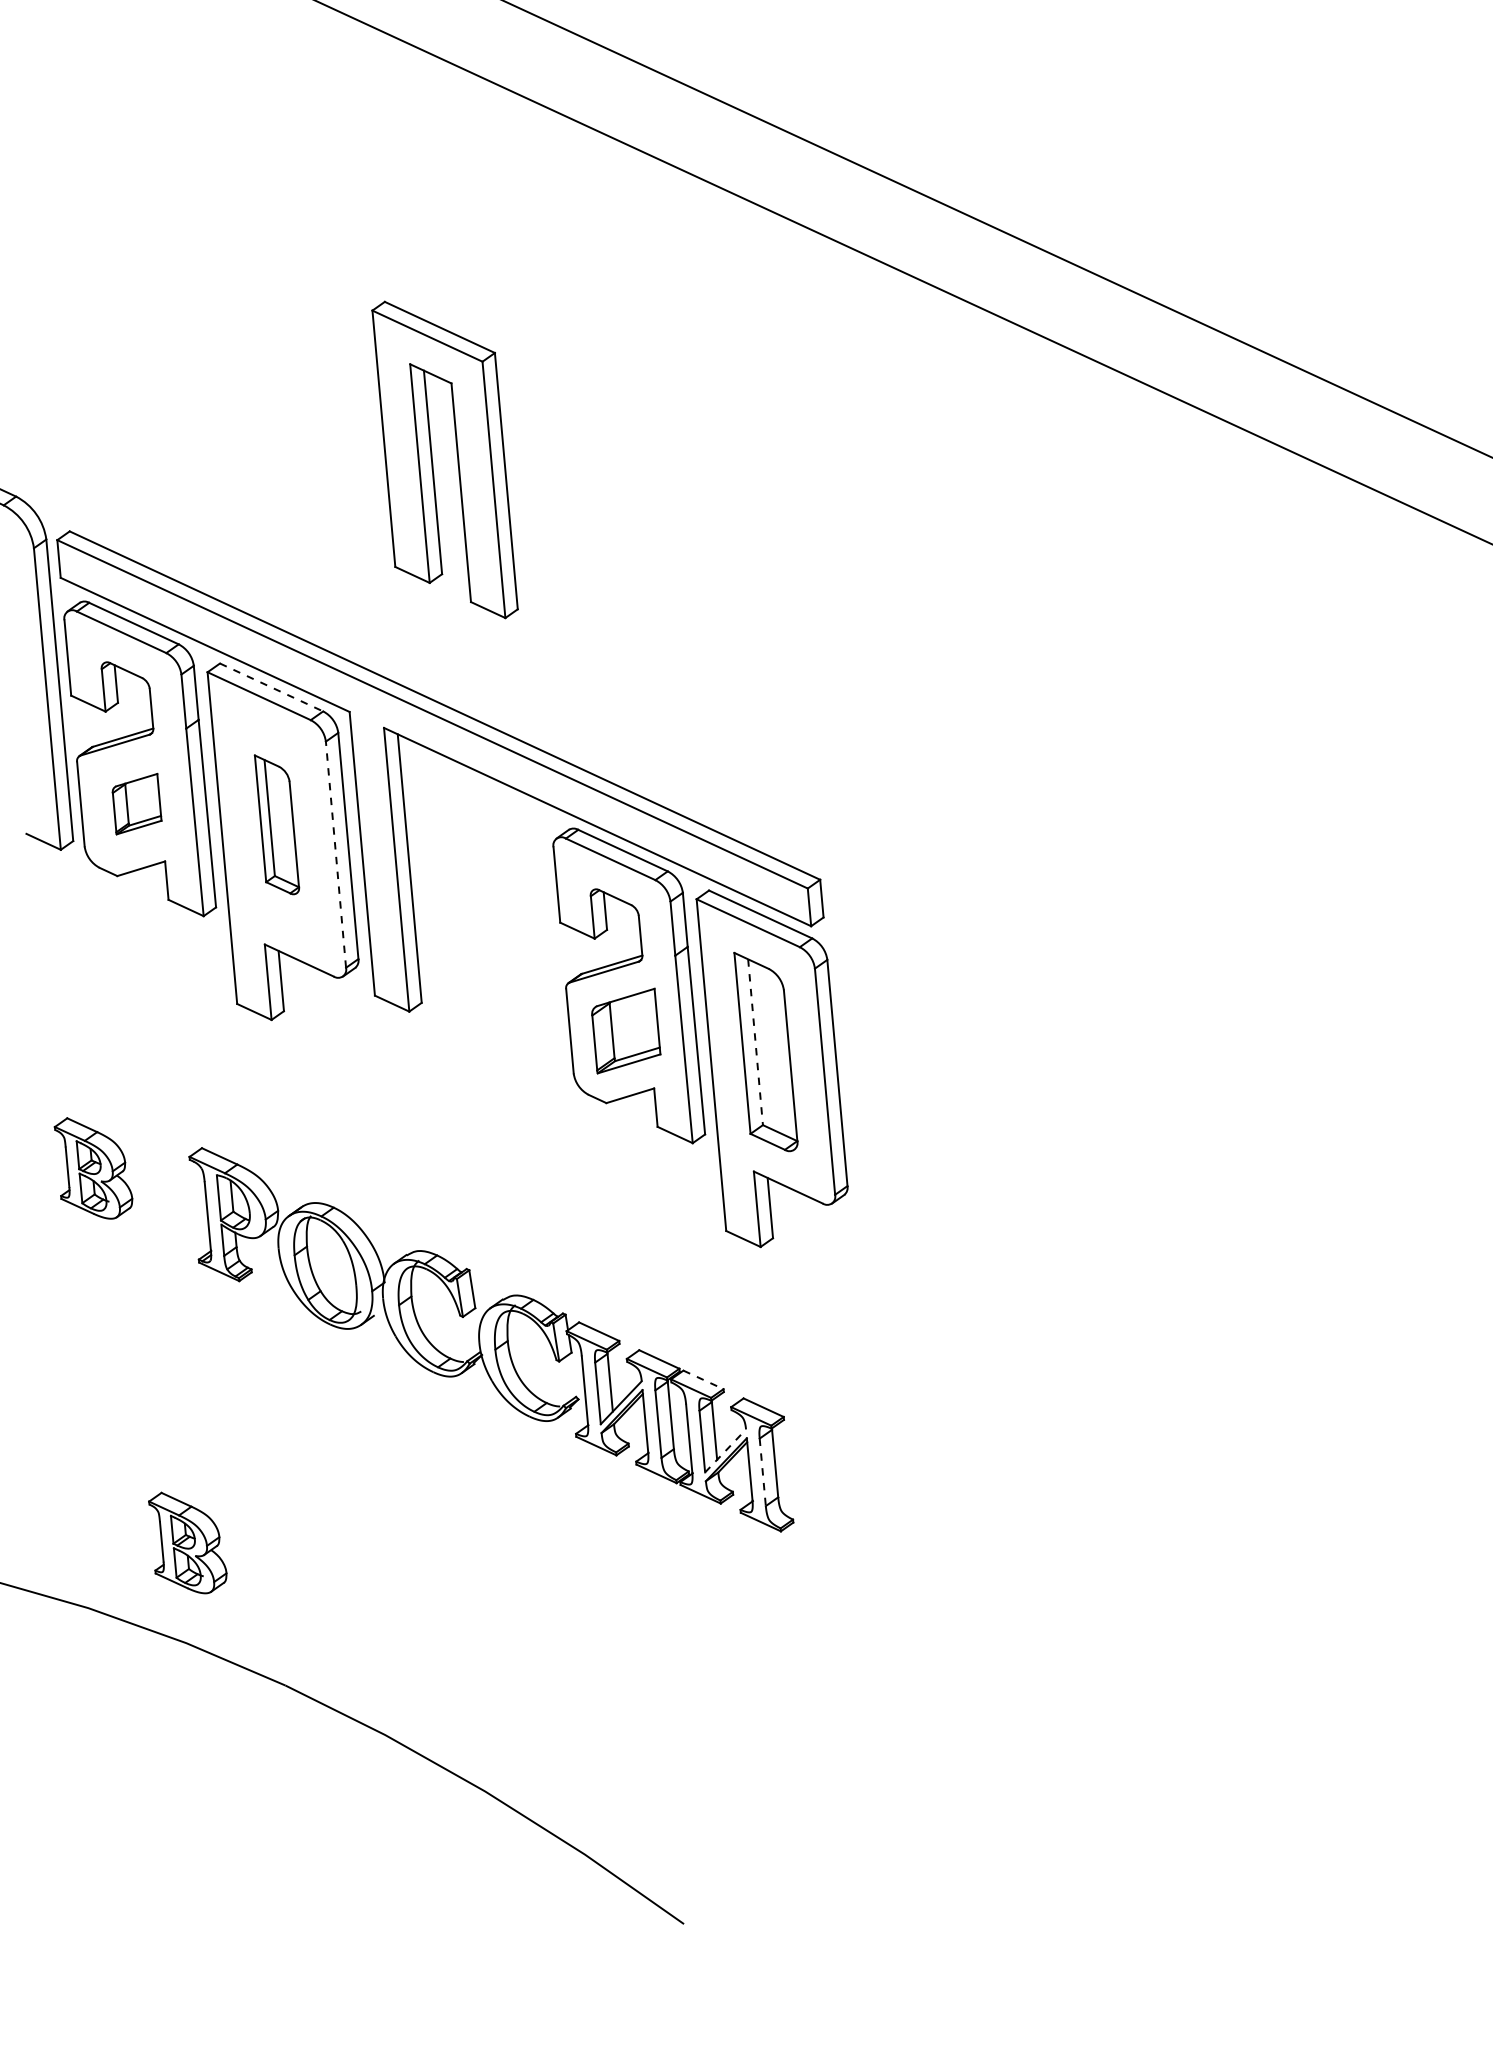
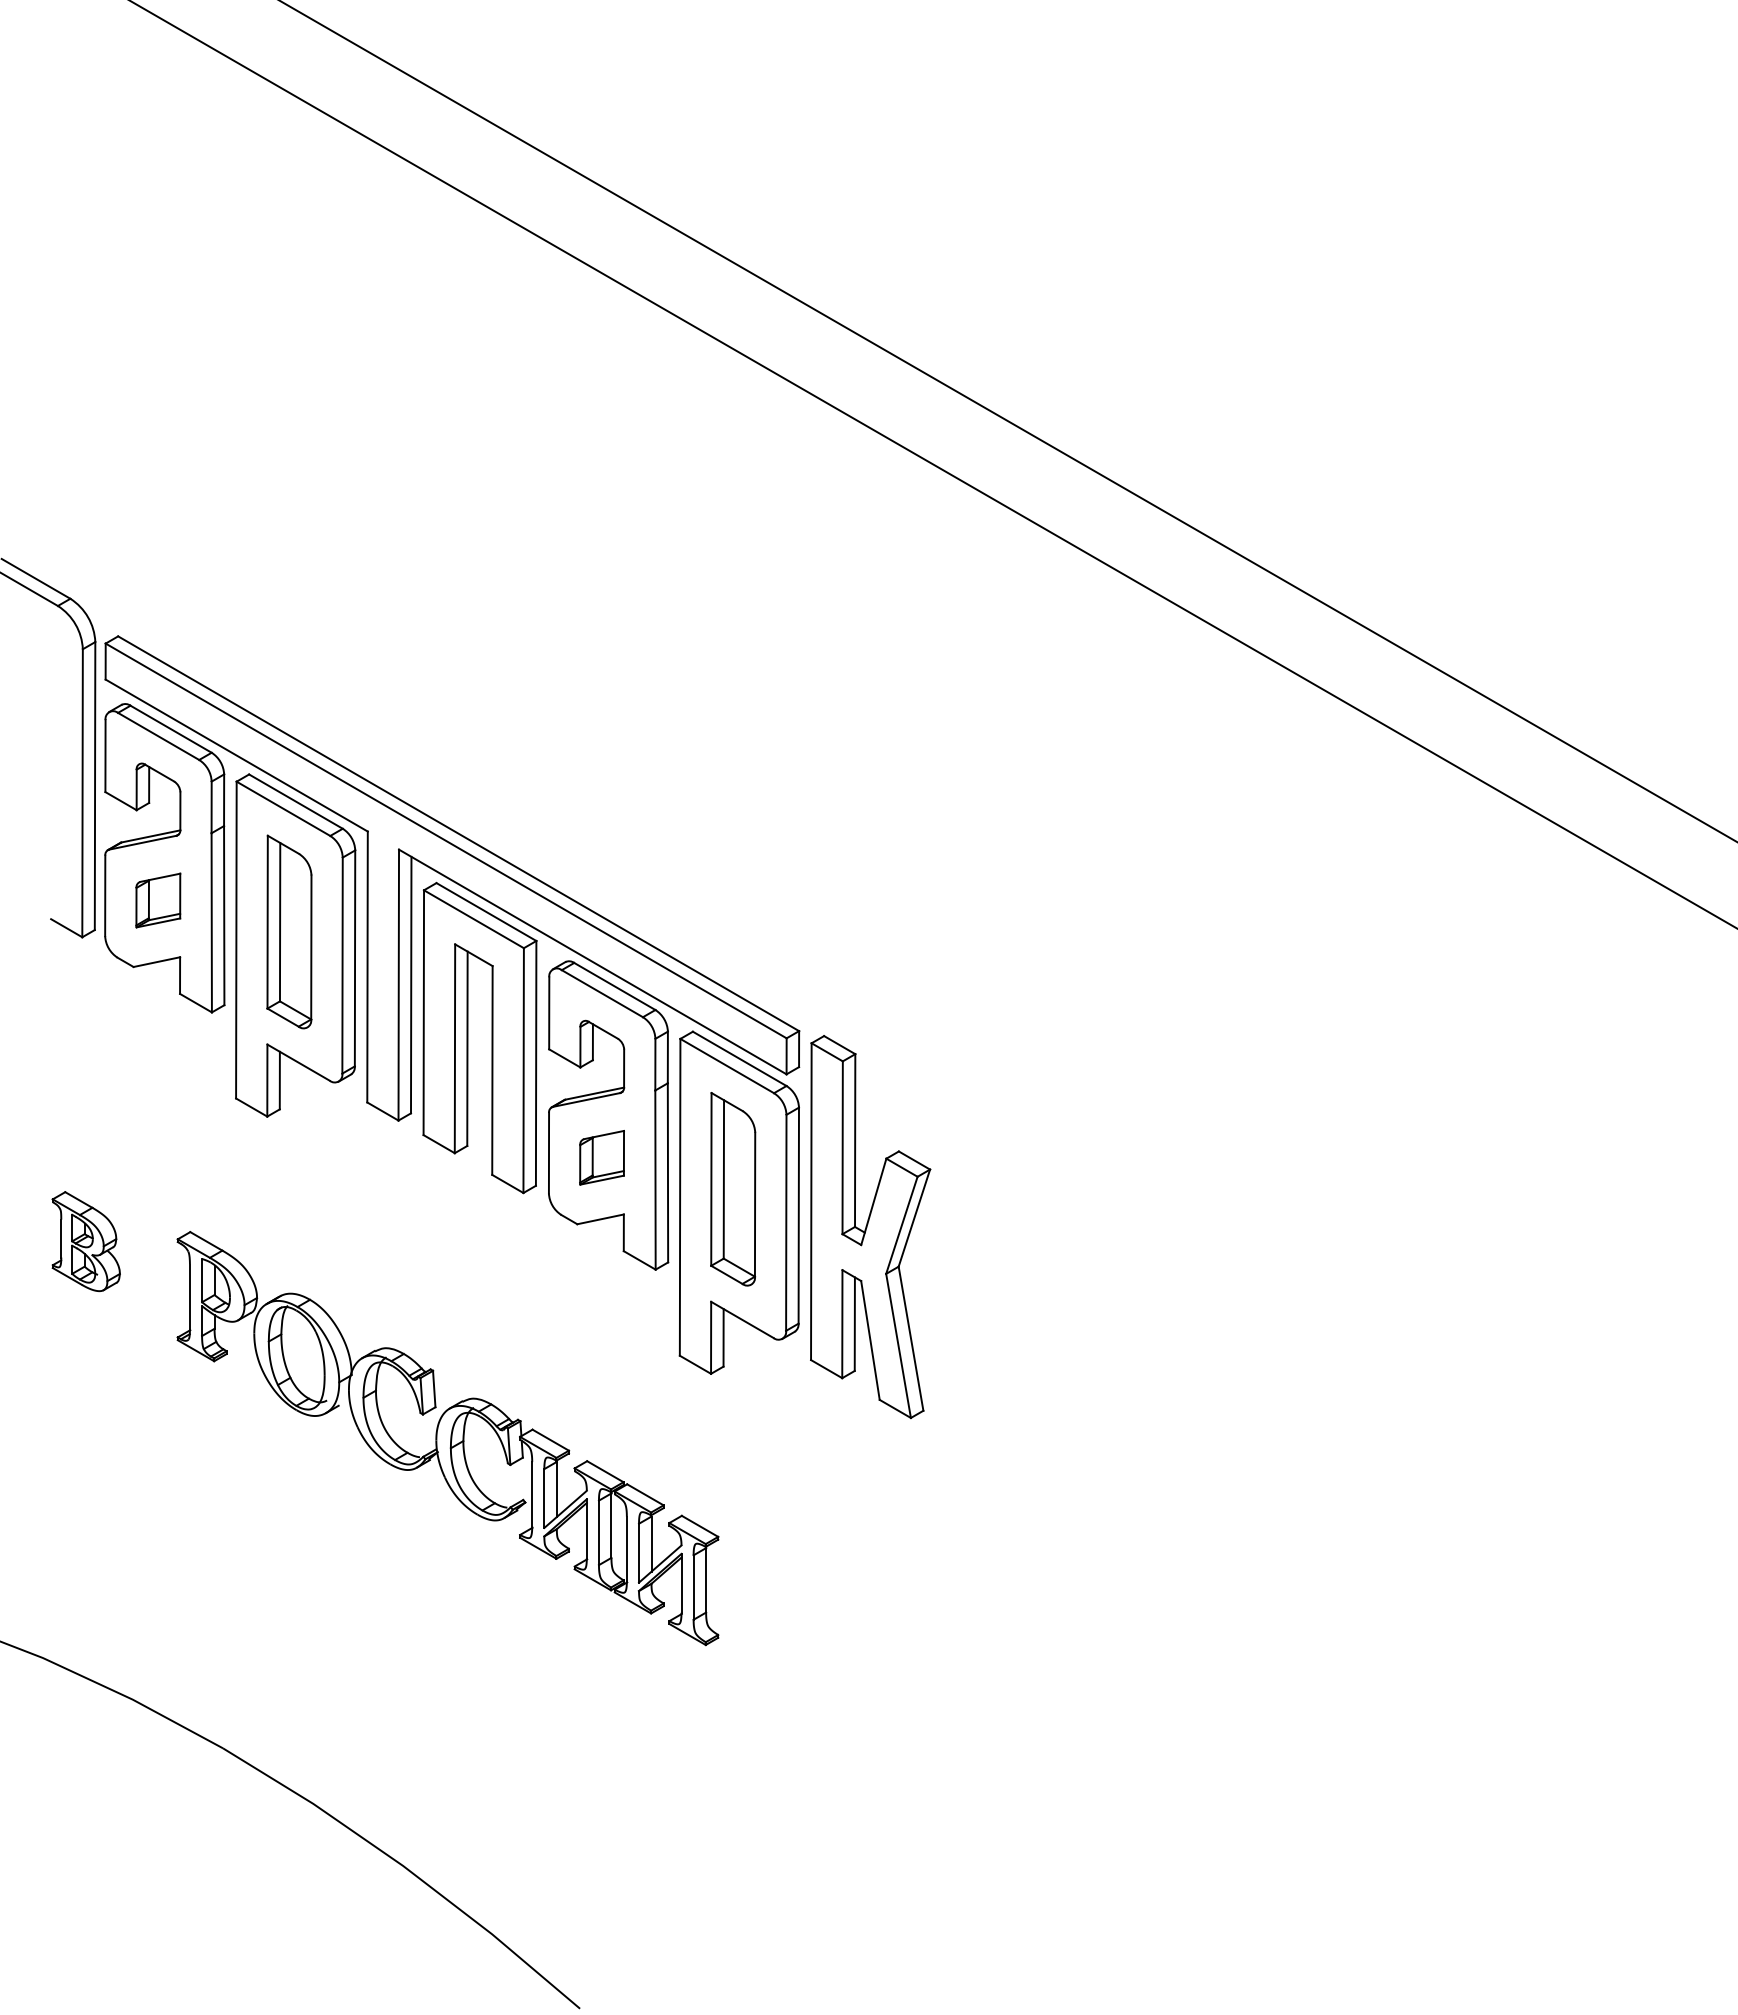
part: (433, 461) -> (468, 1038), moved
line: (272, 687) -> (296, 801), dashed -> solid
part: (277, 824) -> (289, 931), size x1.43
line: (335, 854) -> (342, 965), dashed -> solid
part: (625, 1030) -> (601, 1157), size x0.71
line: (755, 1042) -> (723, 1179), dashed -> solid
part: (913, 1078) -> (870, 1227), added
line: (703, 1380) -> (645, 1495), dashed -> solid
line: (725, 1450) -> (660, 1563), dashed -> solid
line: (762, 1473) -> (693, 1588), dashed -> solid
part: (187, 1542) -> (142, 1604), removed

